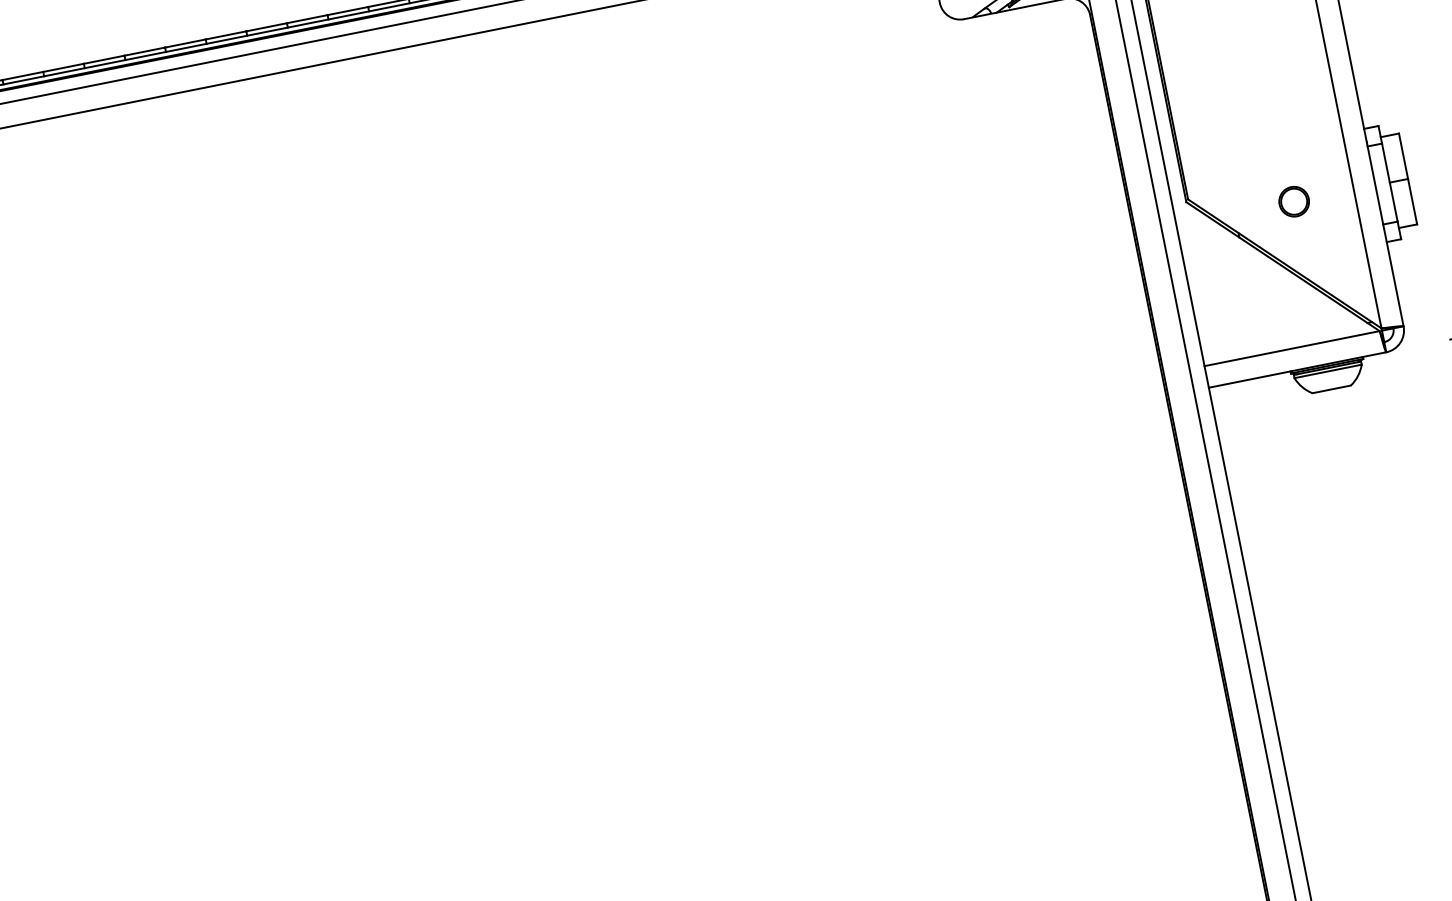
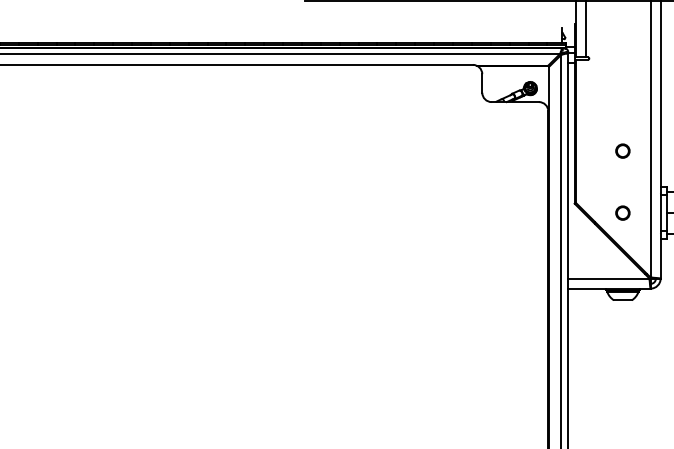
circle: (1266, 67) -> (622, 150), added

